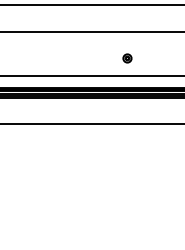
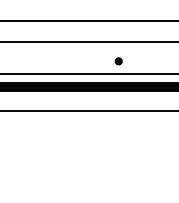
part: (127, 58) -> (118, 61), moved

